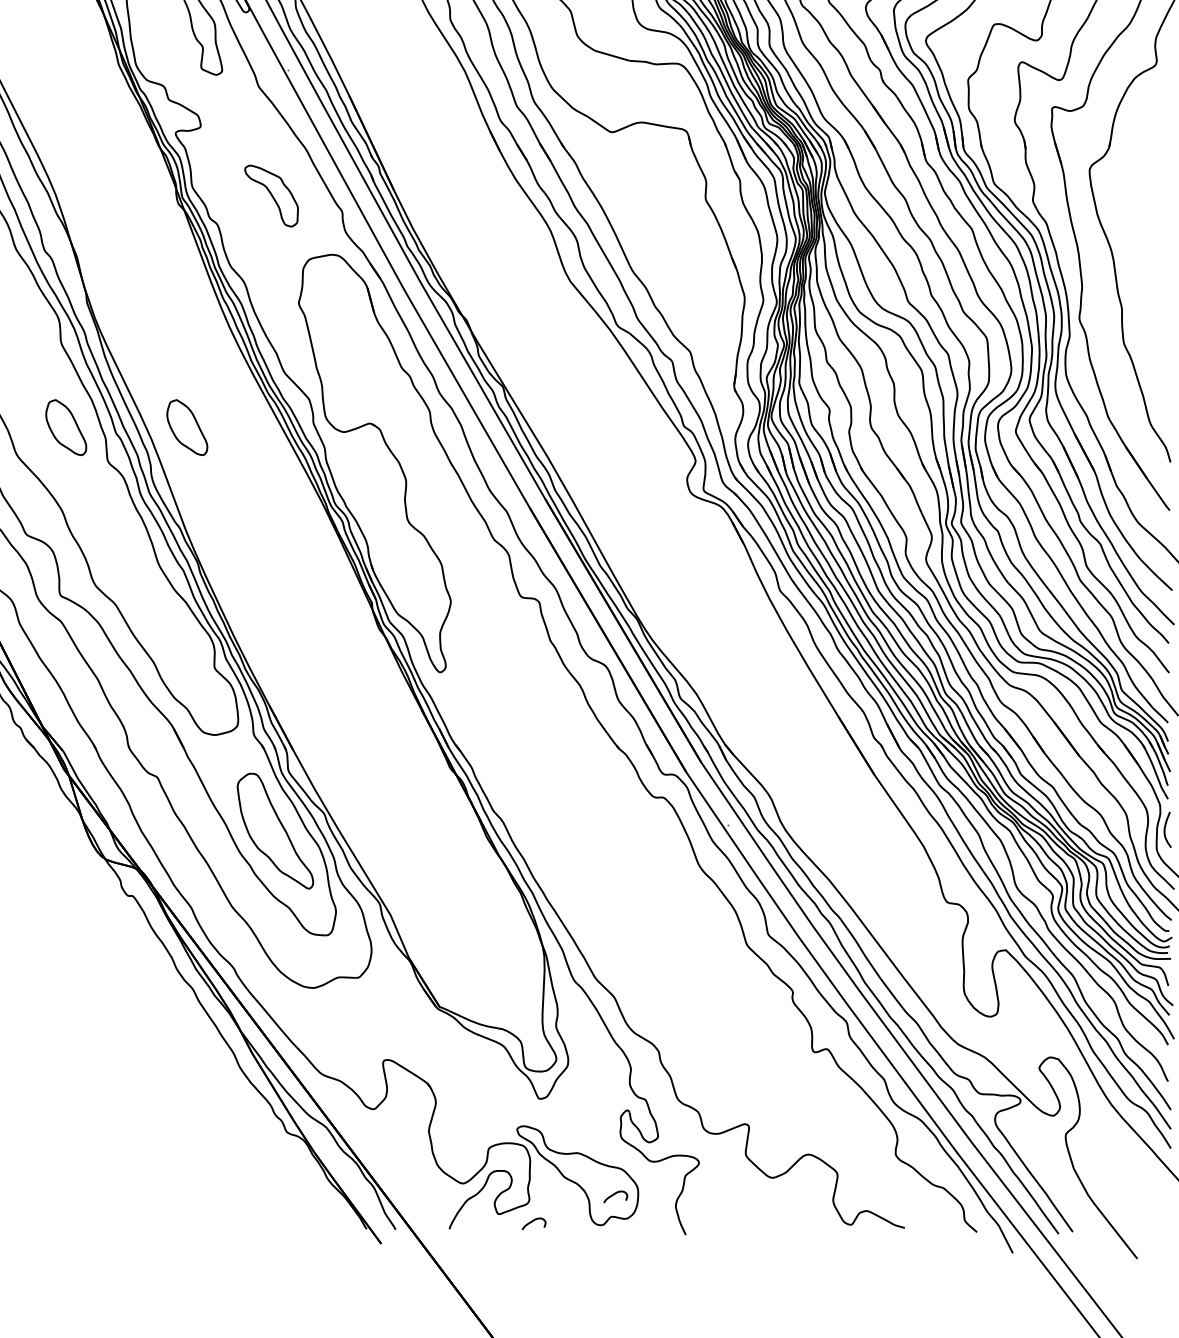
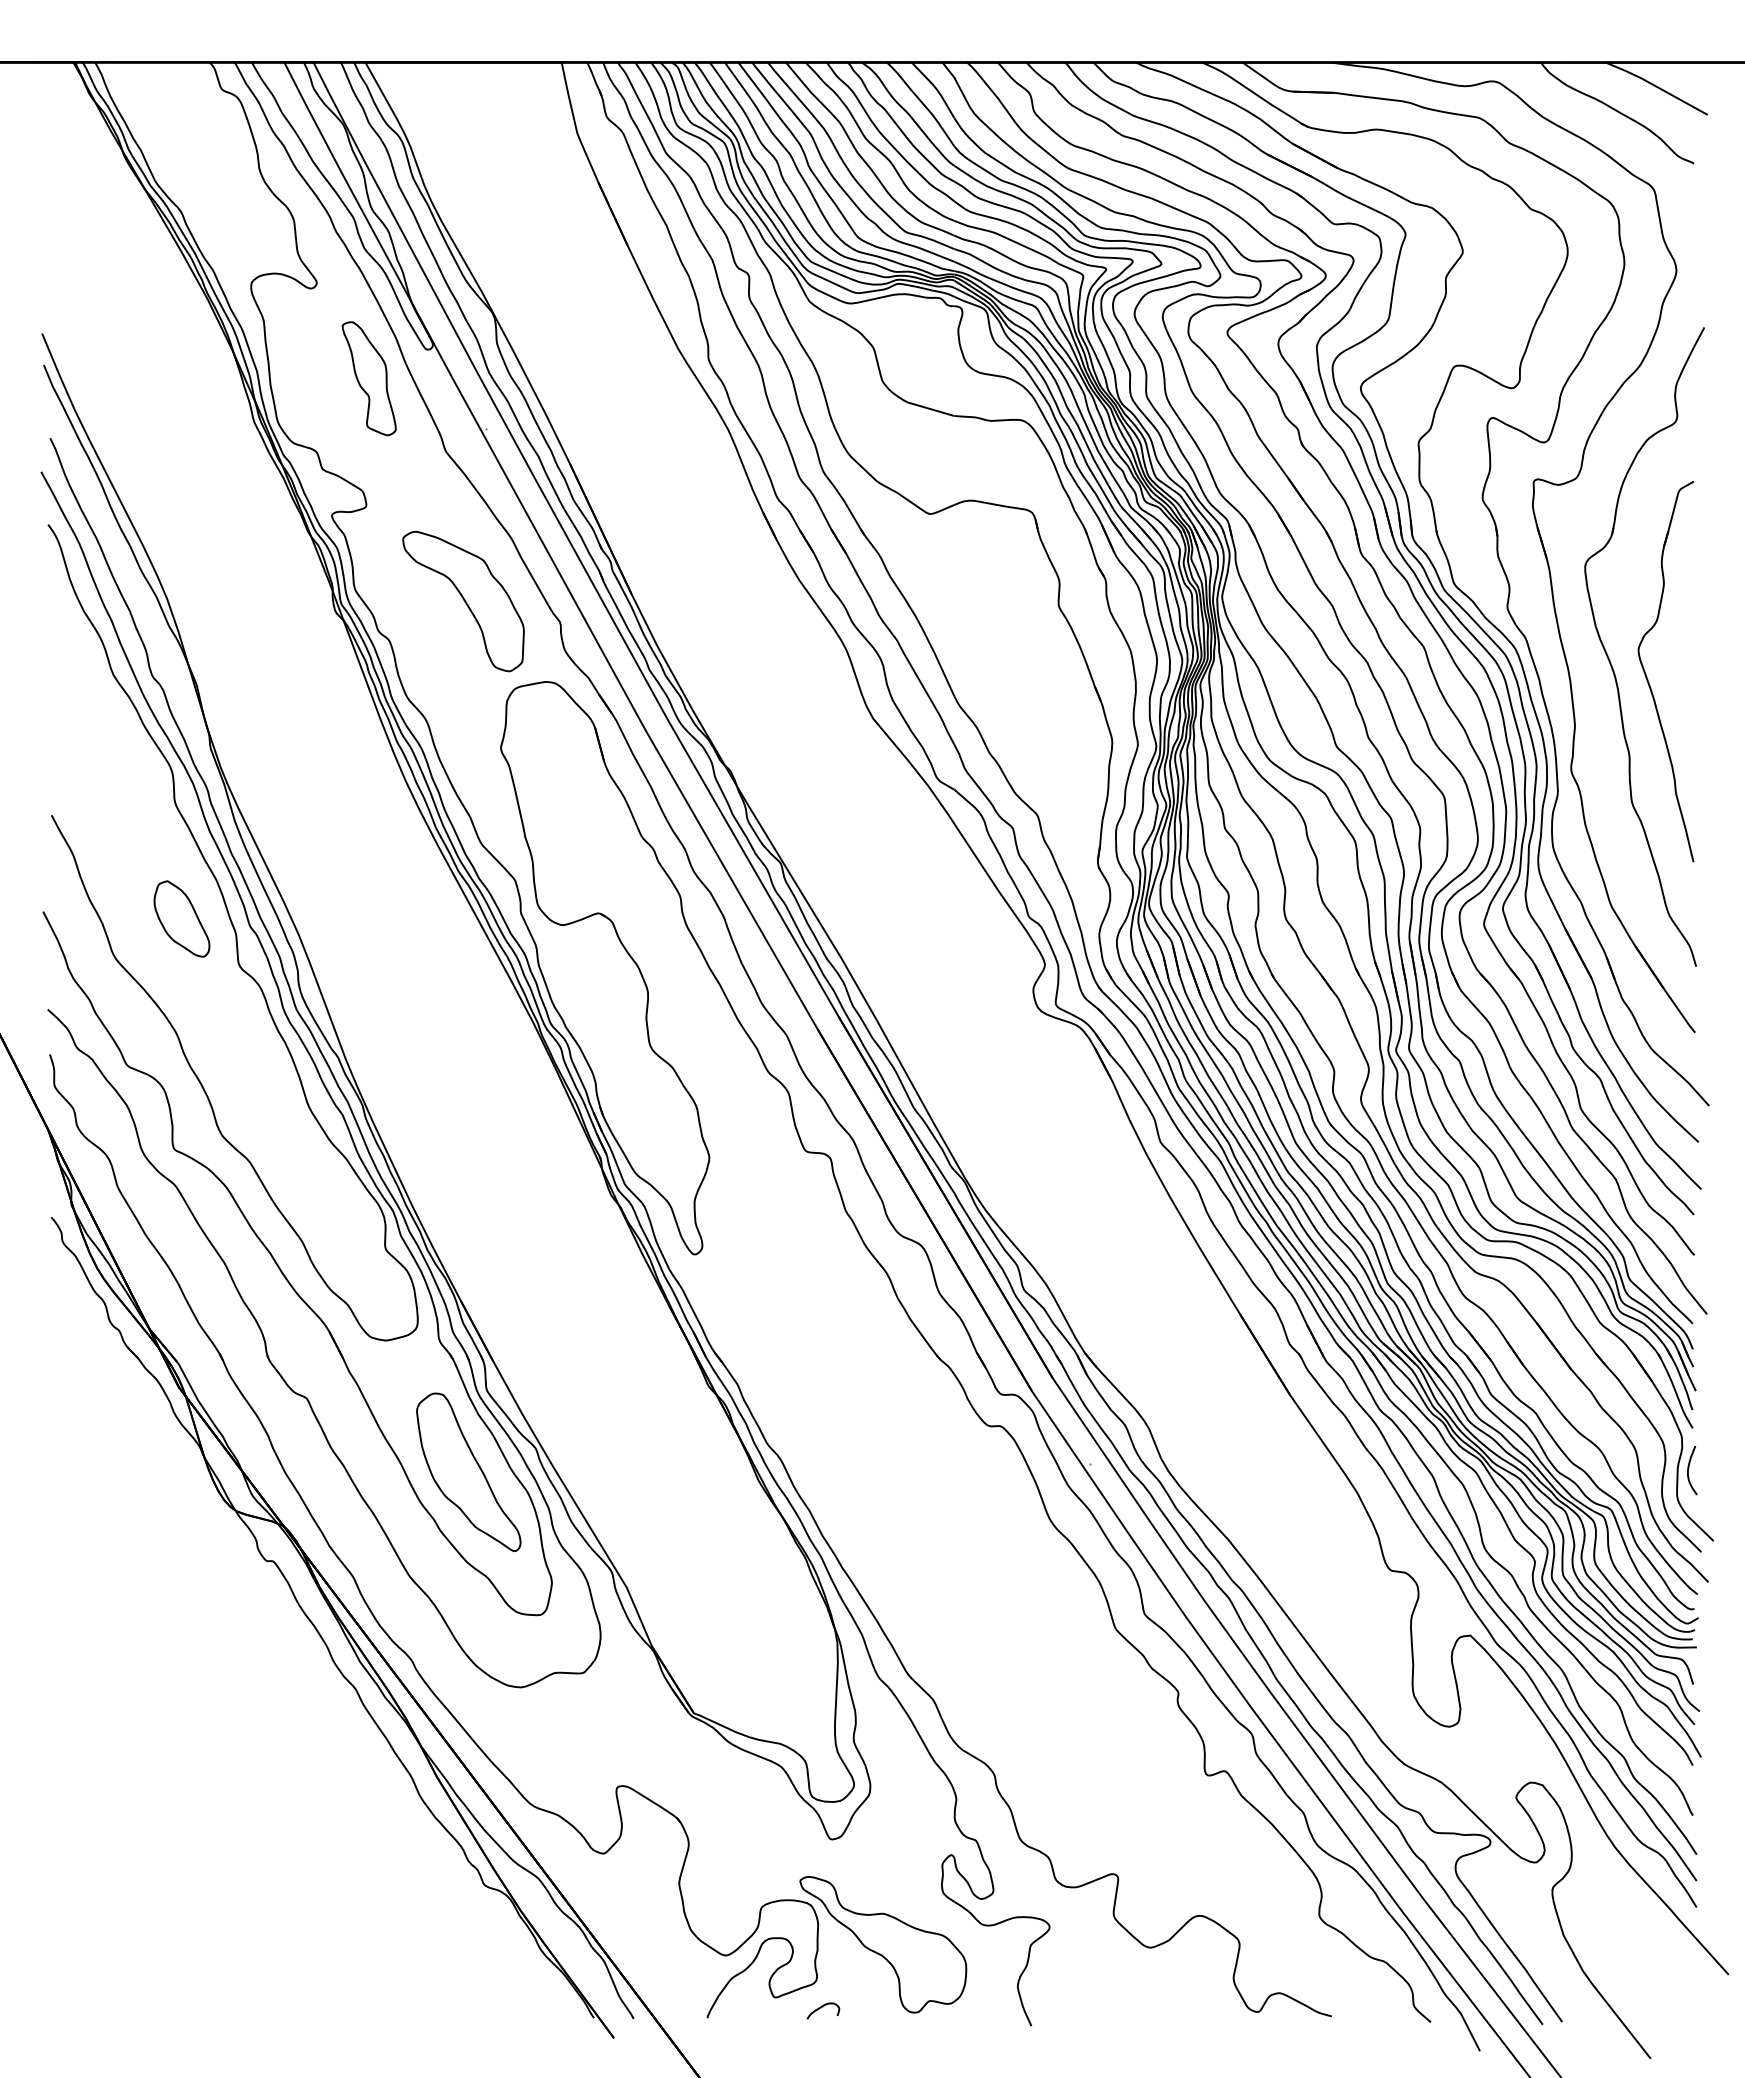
part: (271, 196) -> (463, 601), size x1.67
part: (1135, 250) -> (1647, 676), added
part: (186, 427) -> (347, 918), removed
curve: (614, 1195) -> (933, 1971), removed

